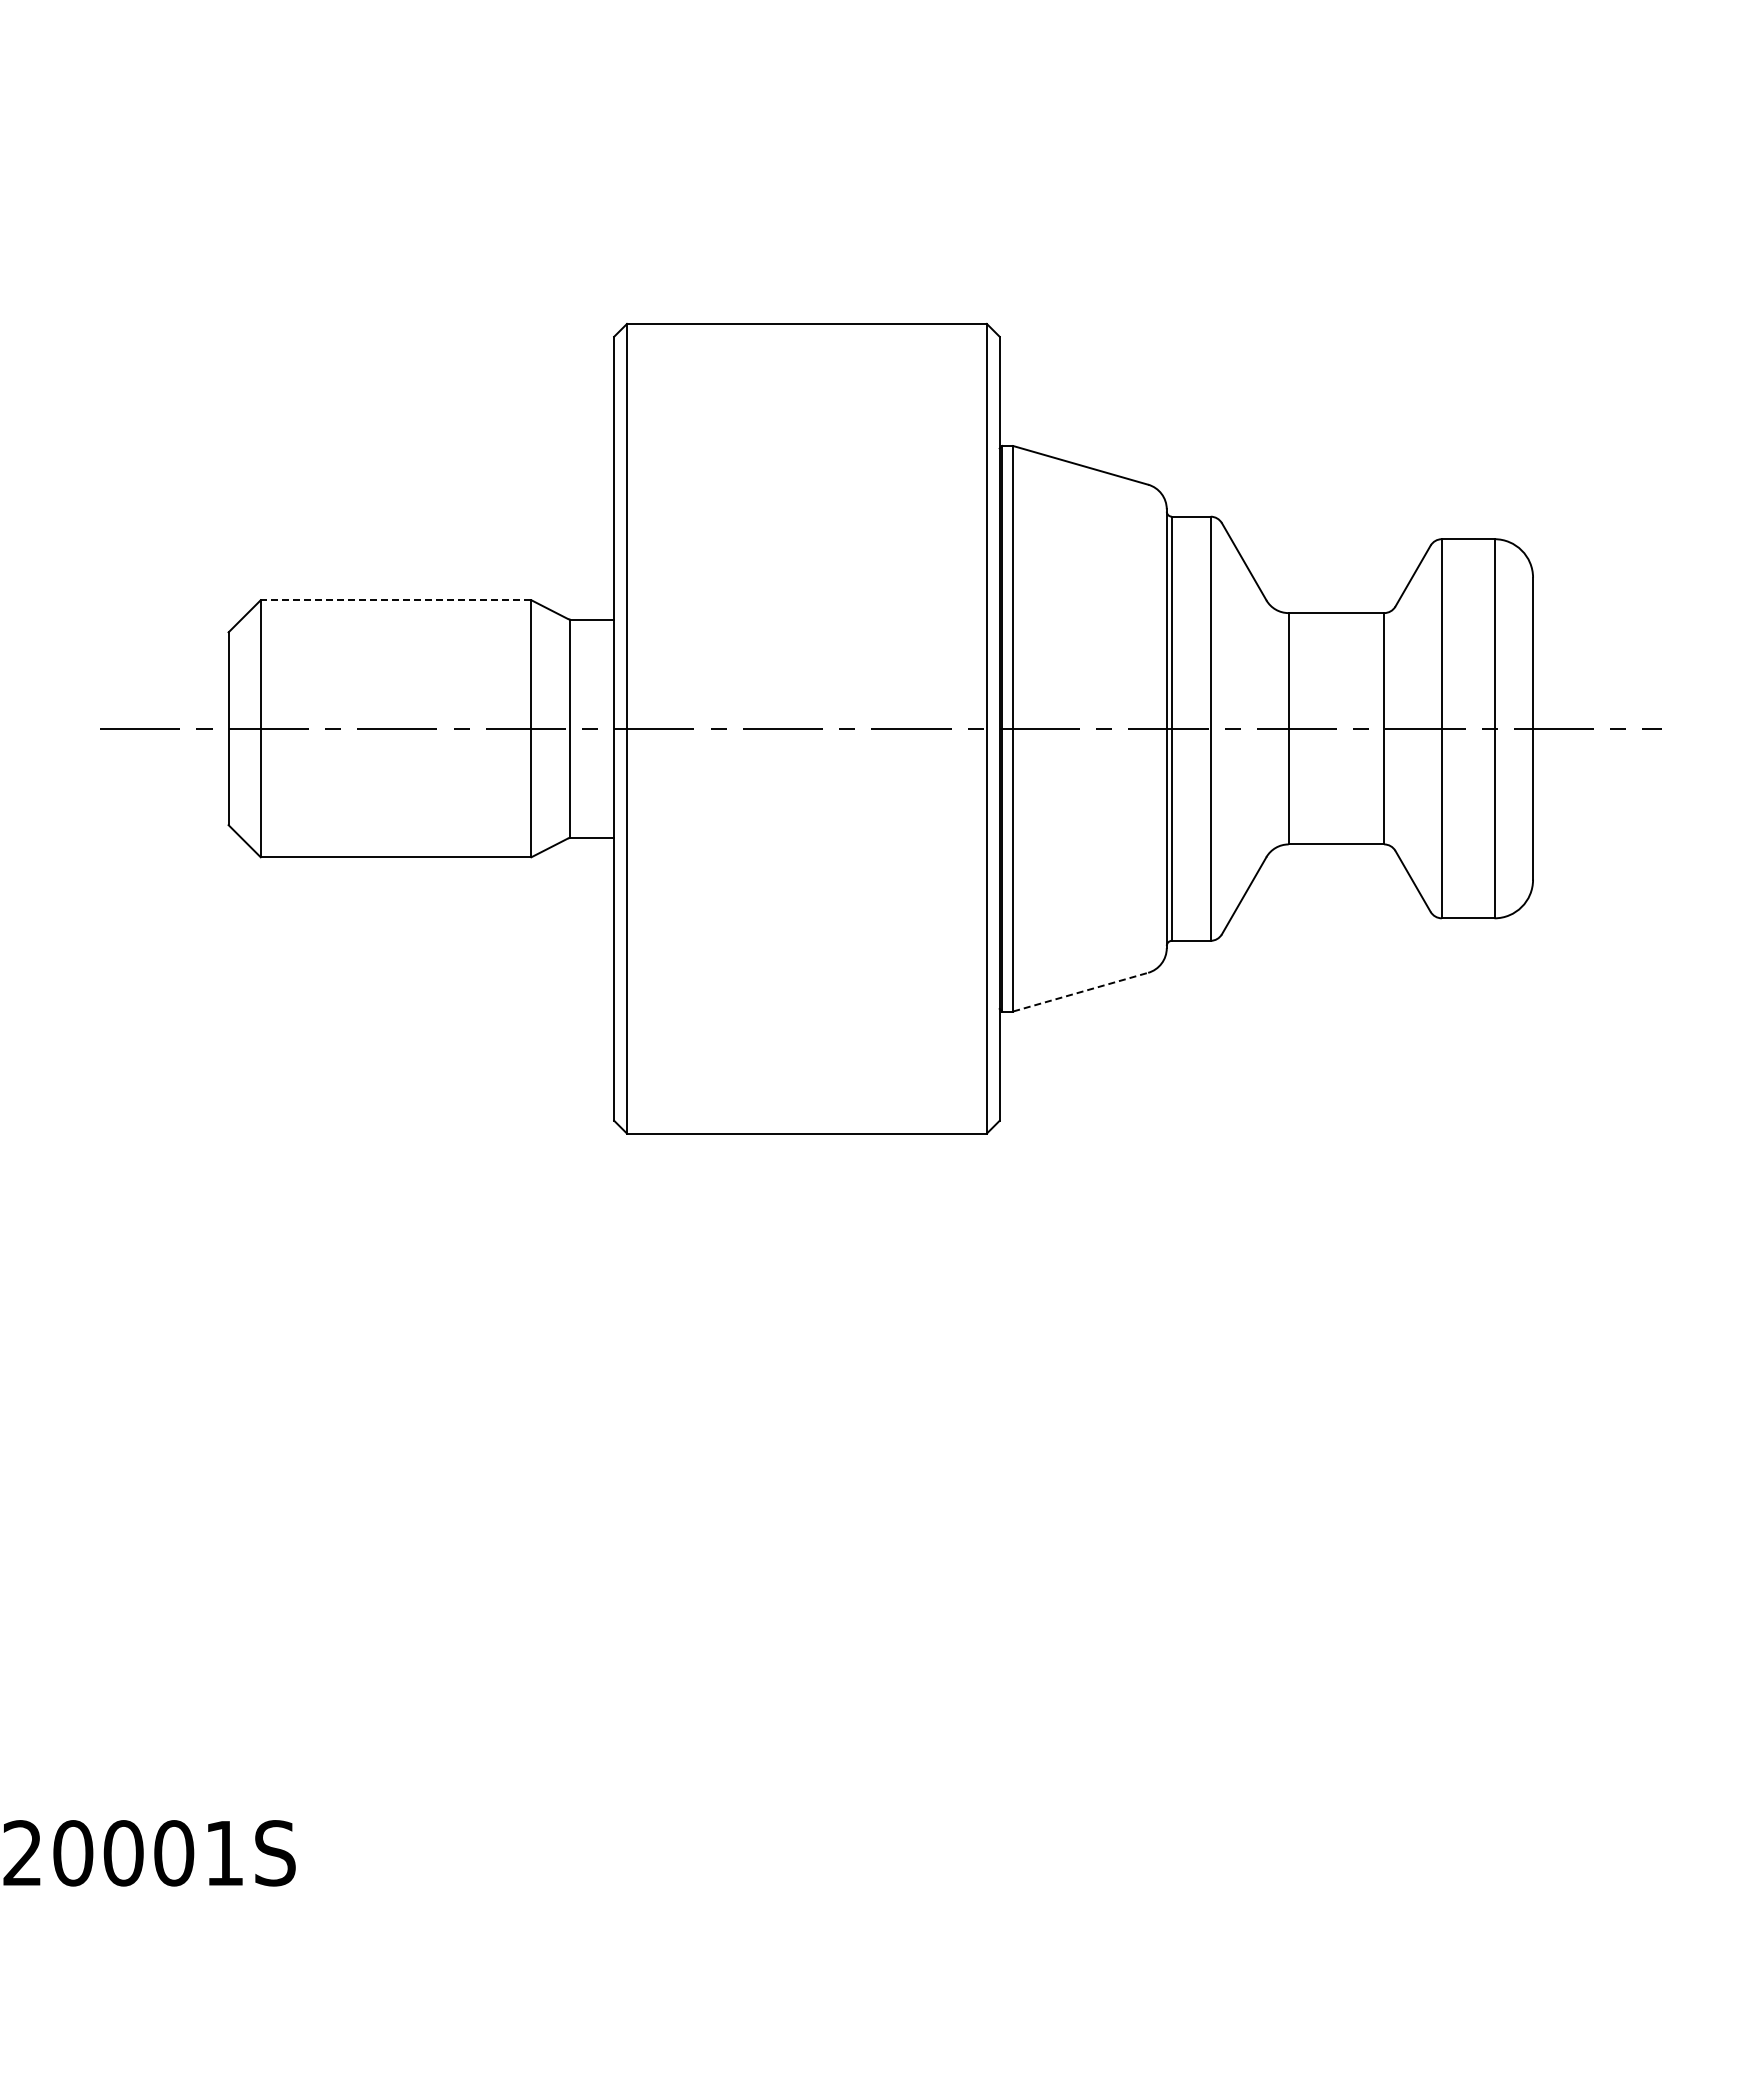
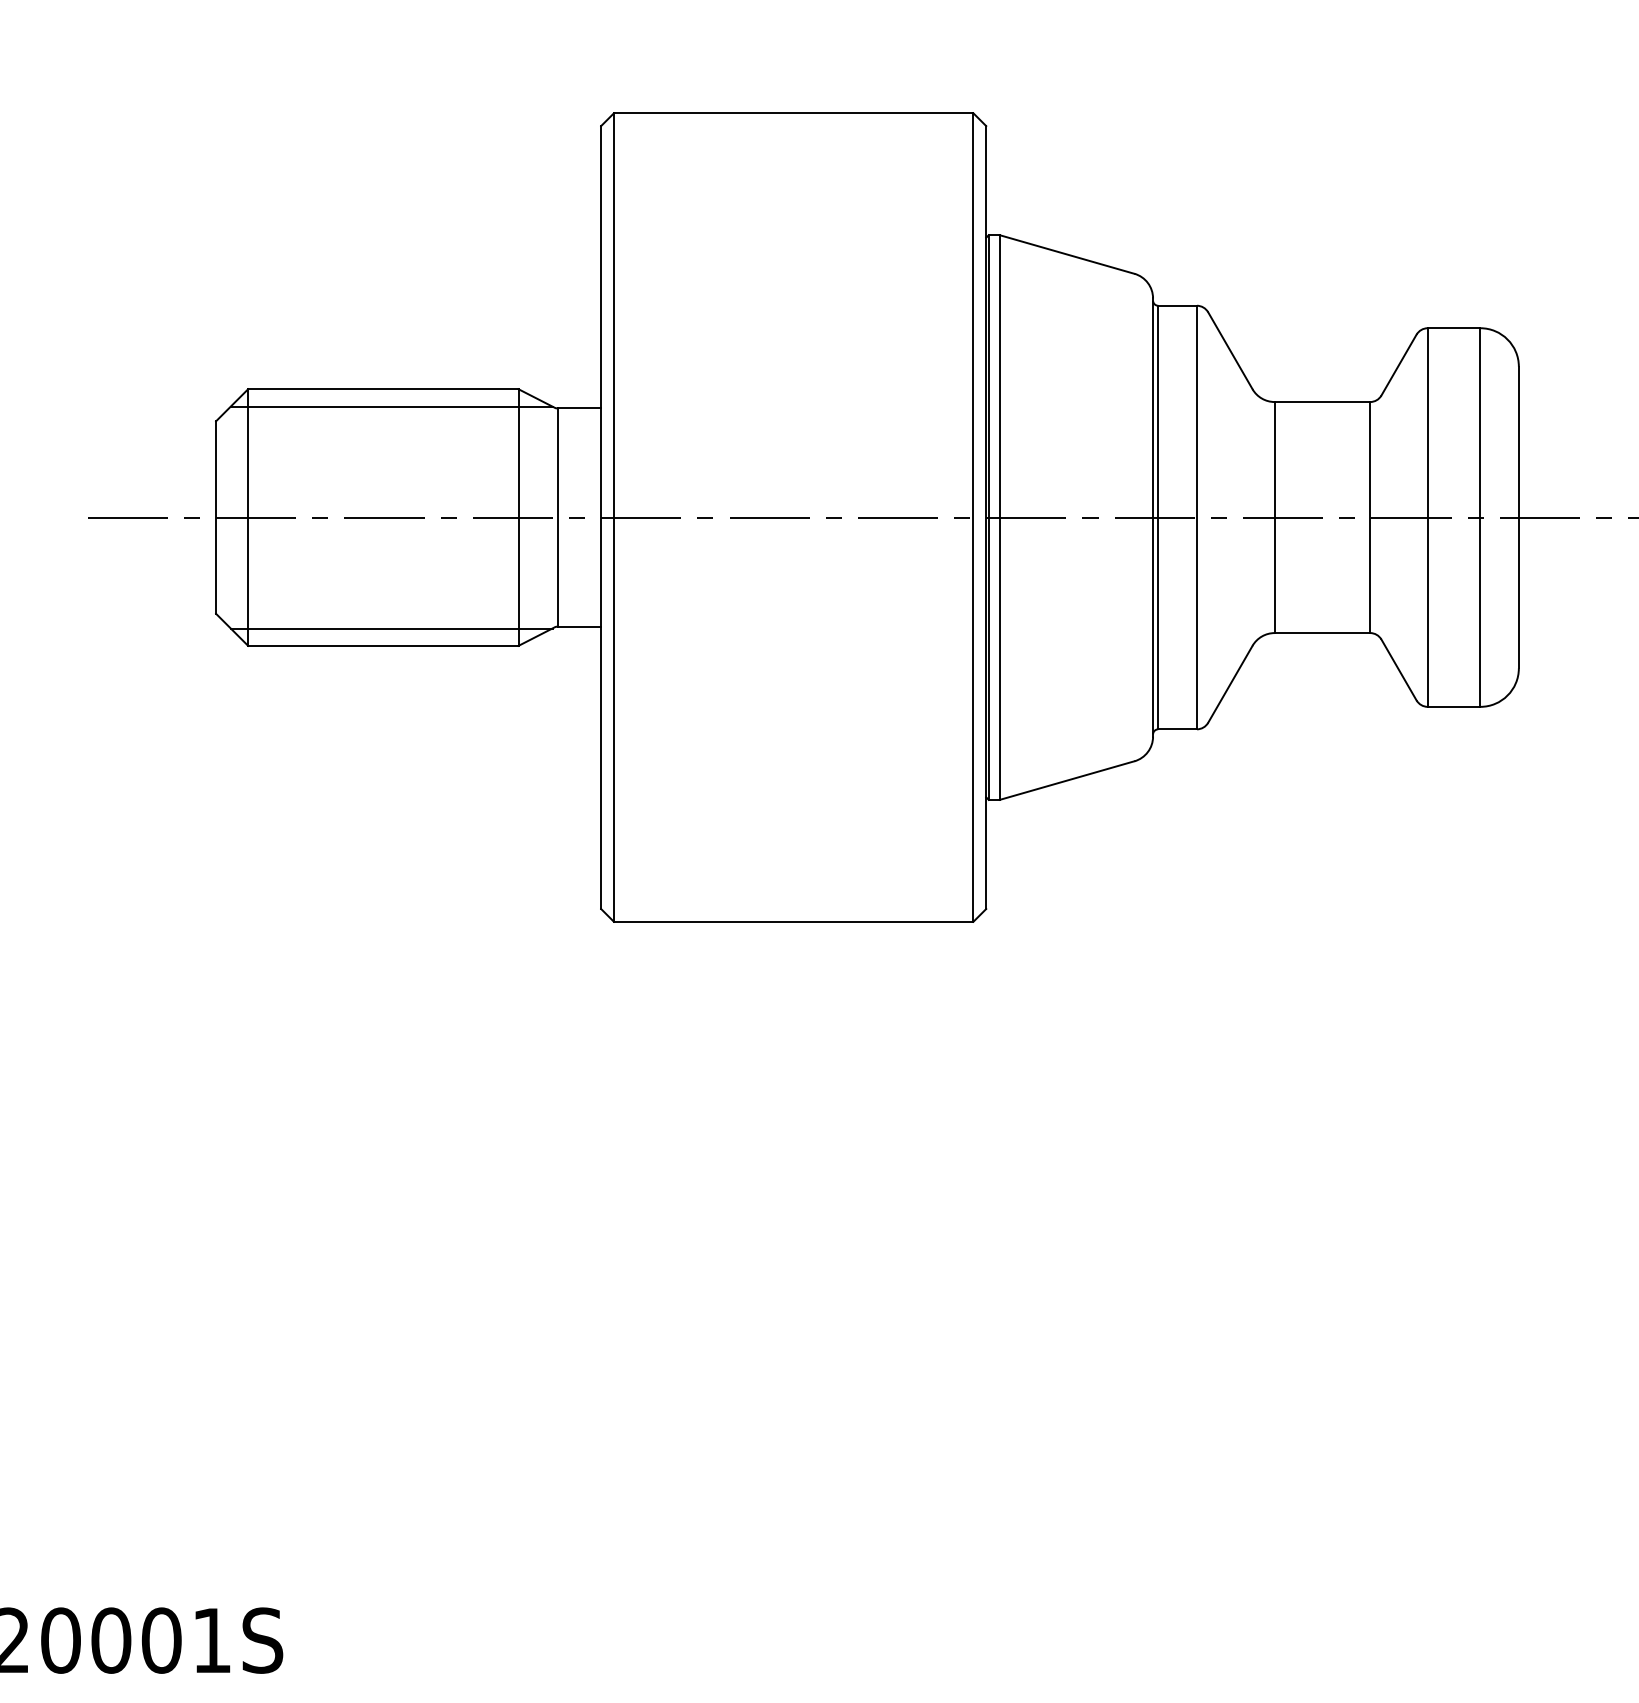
line: (395, 600) -> (382, 389), dashed -> solid
line: (404, 617) -> (391, 406), added
line: (404, 839) -> (391, 628), added
line: (1081, 992) -> (1067, 780), dashed -> solid

